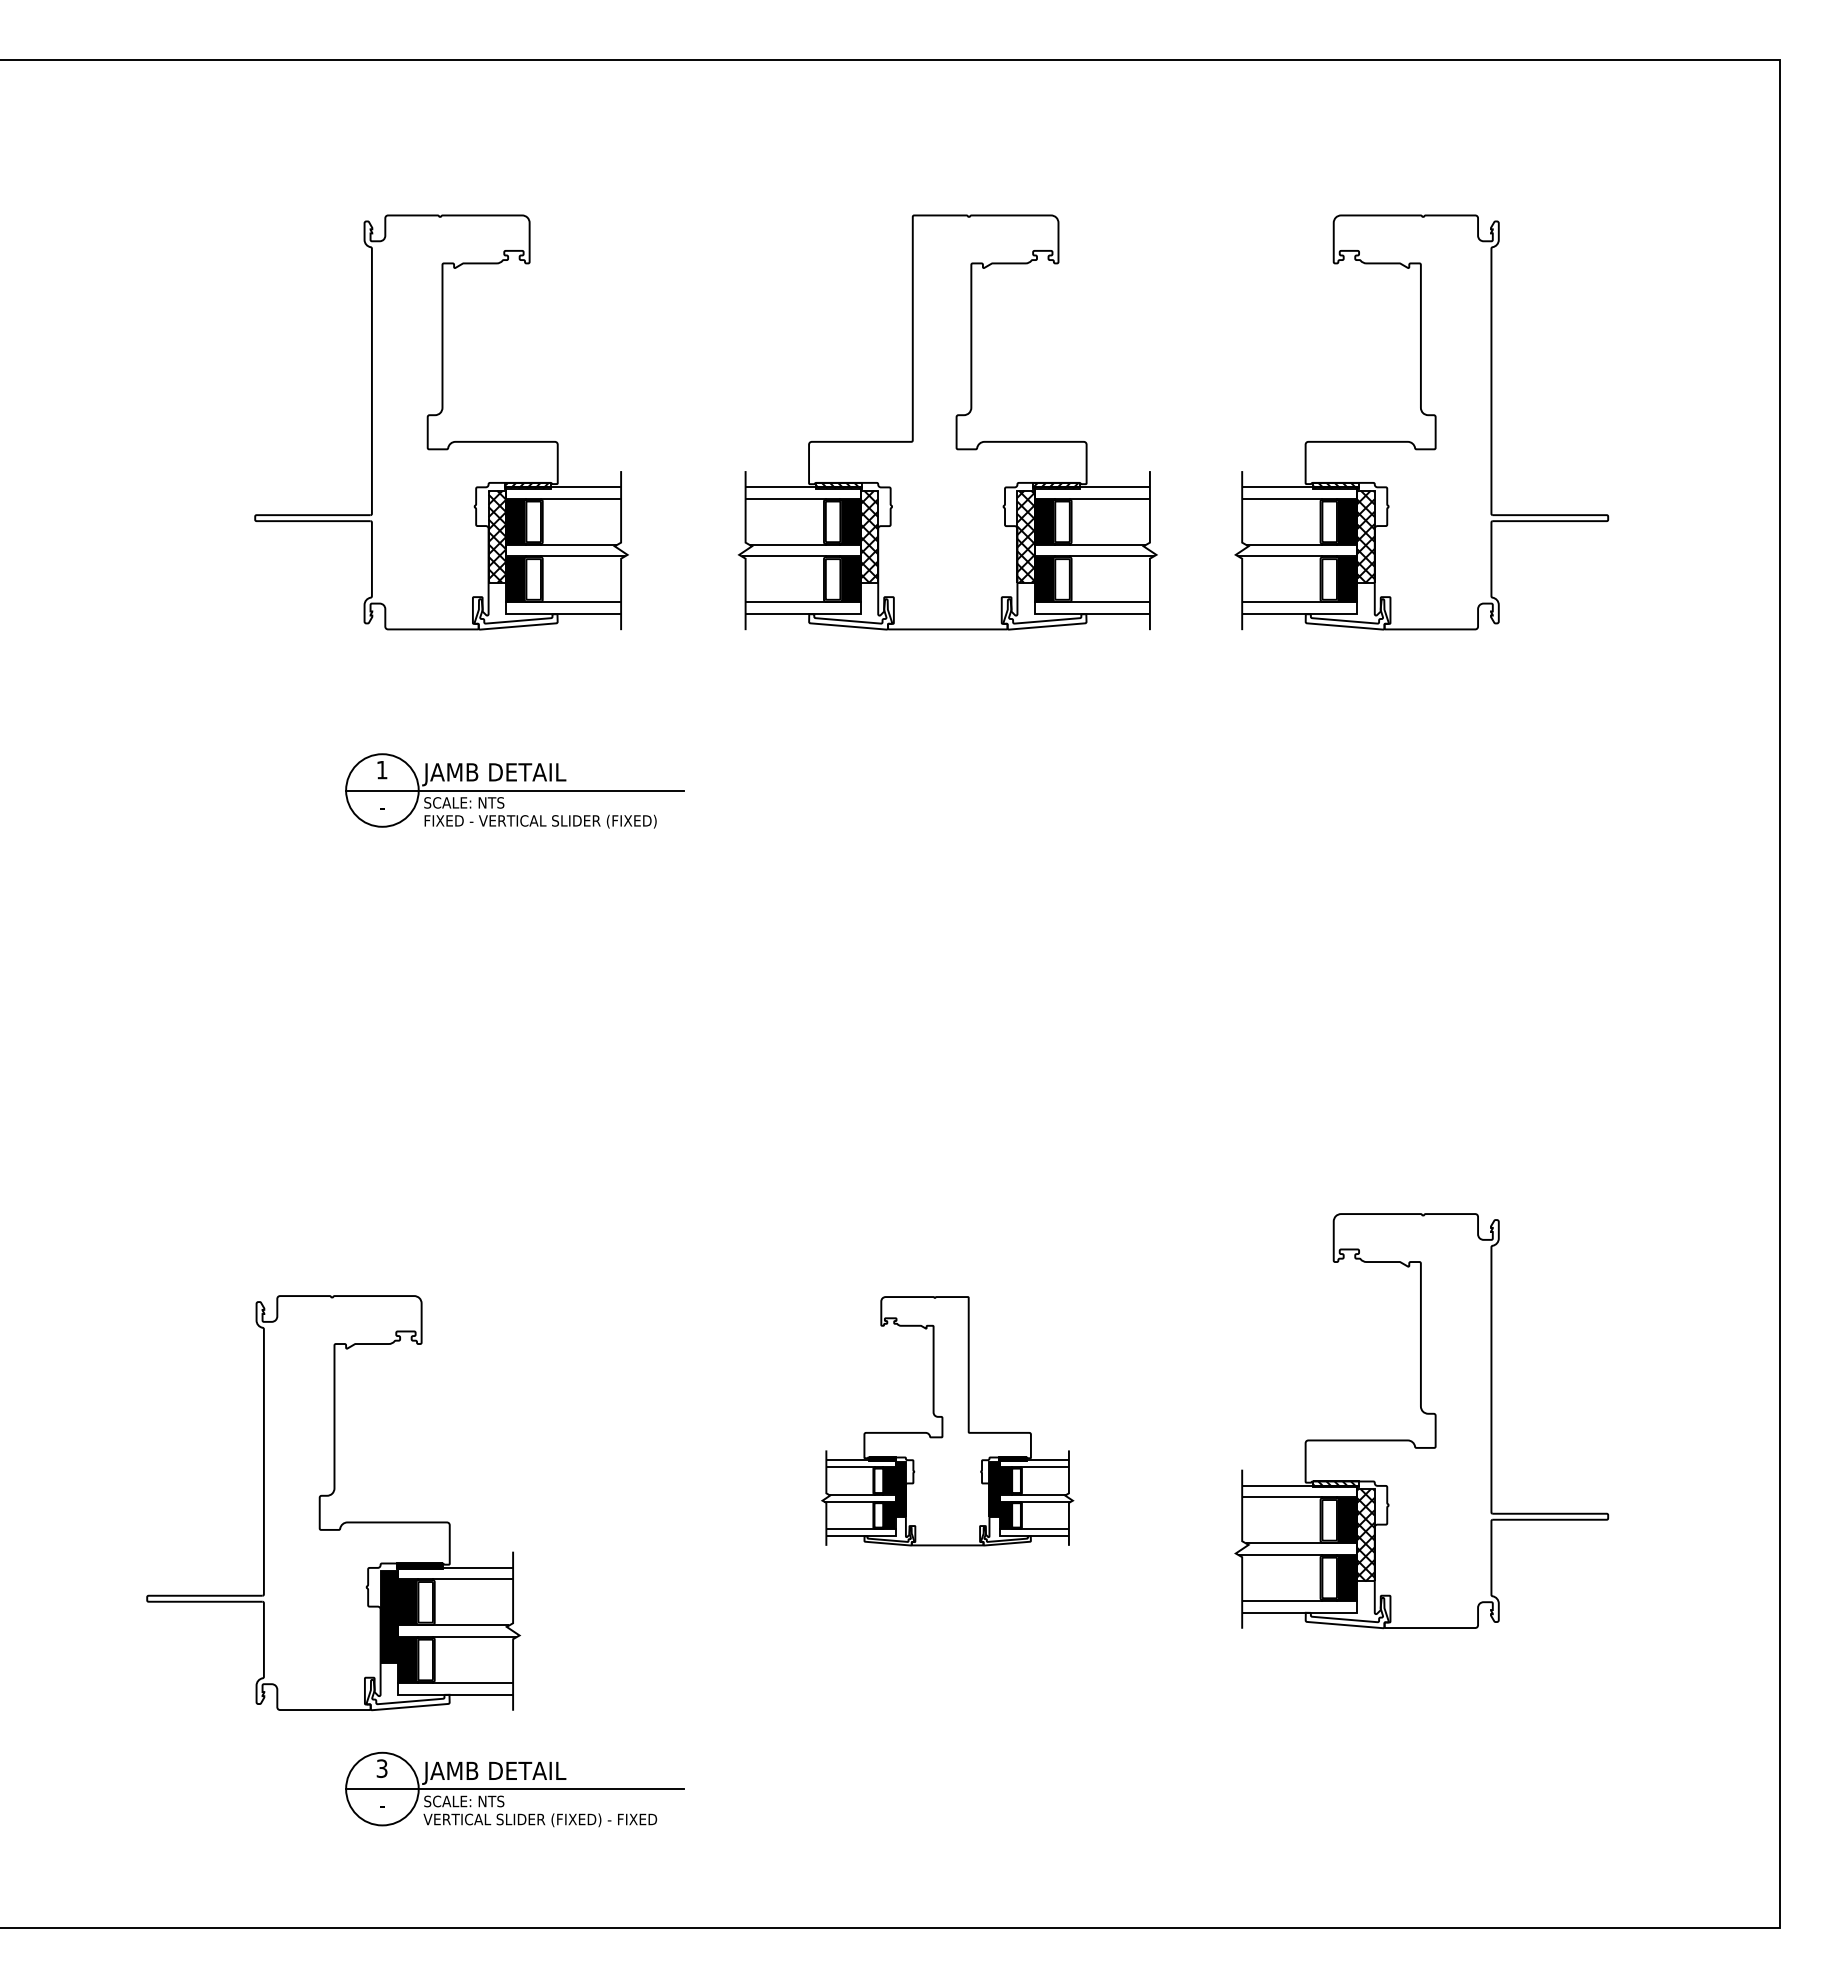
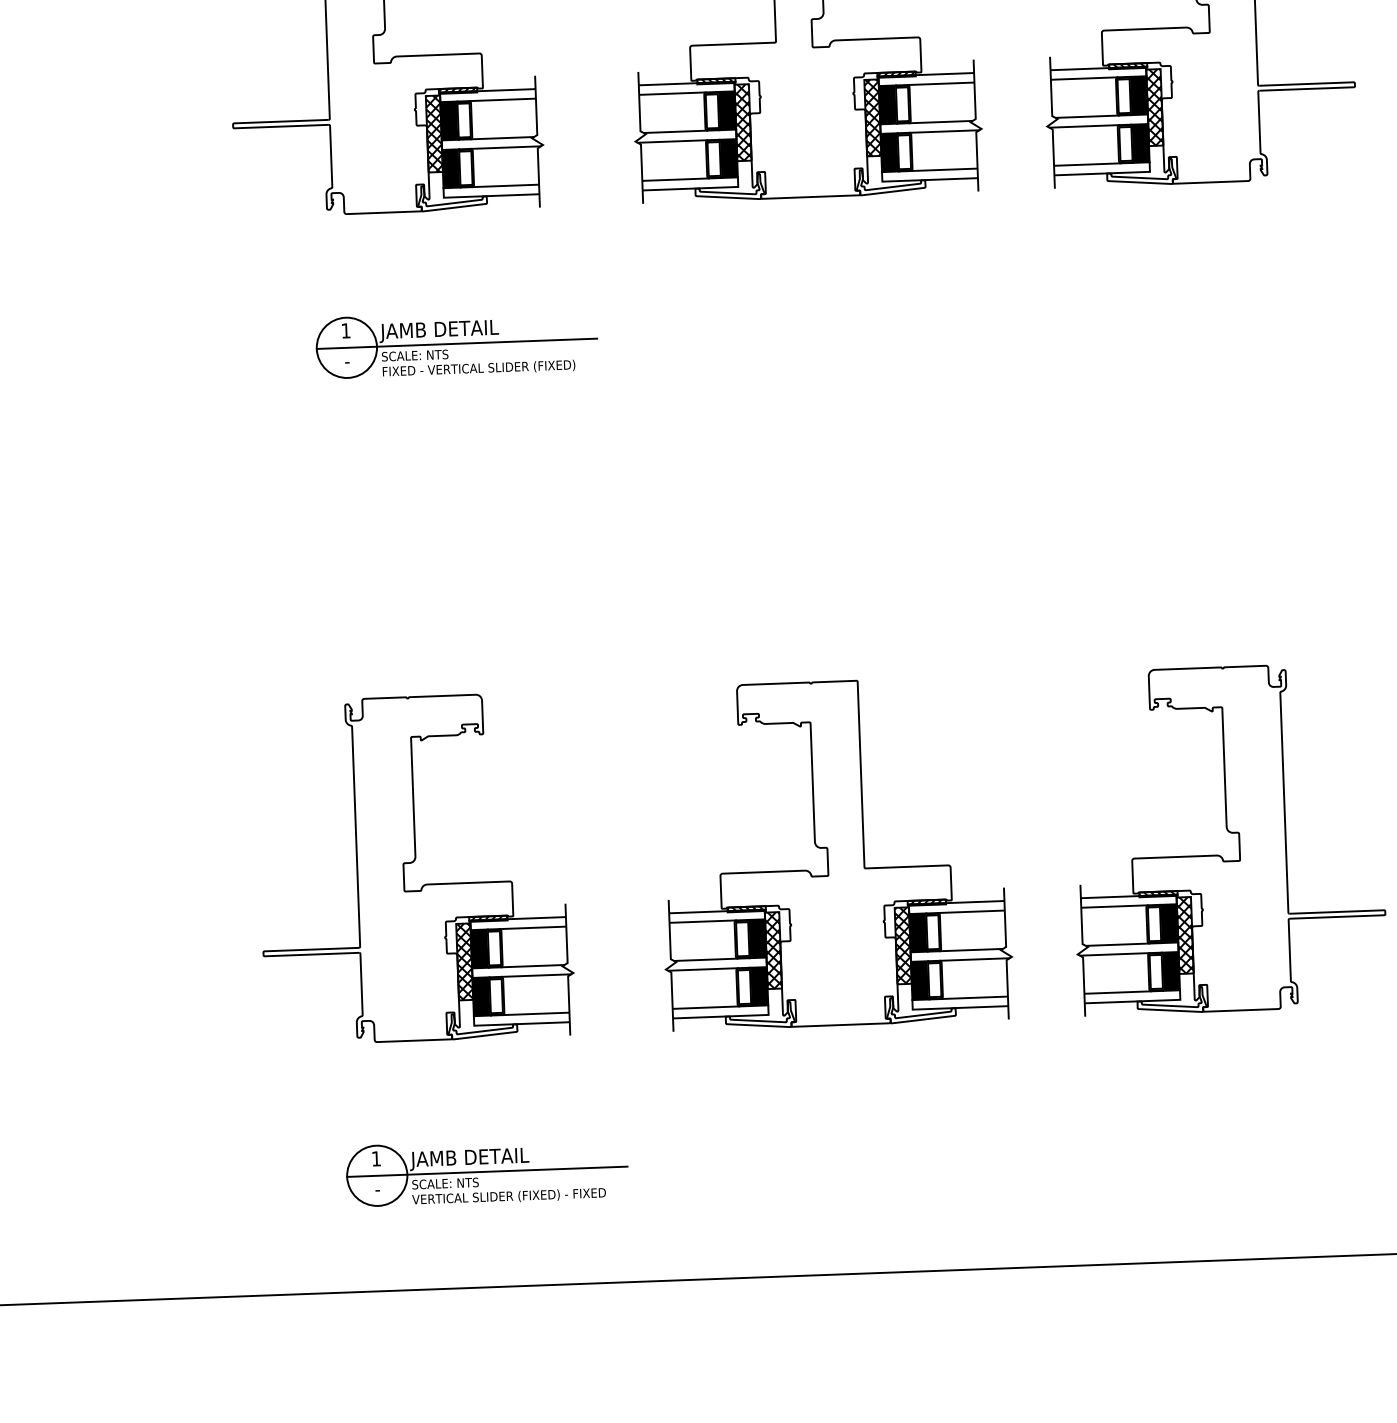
part: (947, 1421) -> (834, 853), size x1.67
part: (329, 1496) -> (411, 863), moved
text: (381, 1768) -> (375, 1158), 3 -> 1

